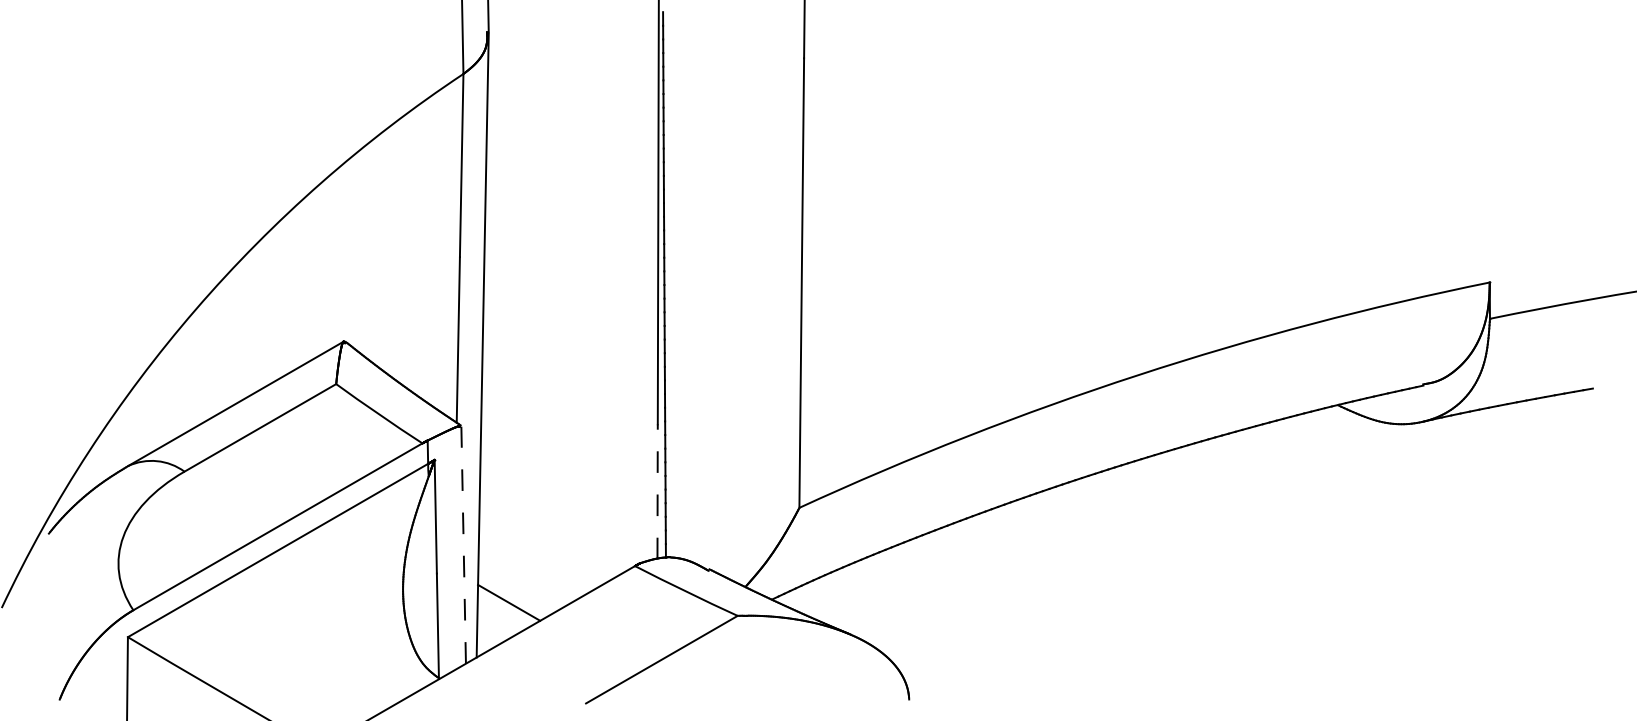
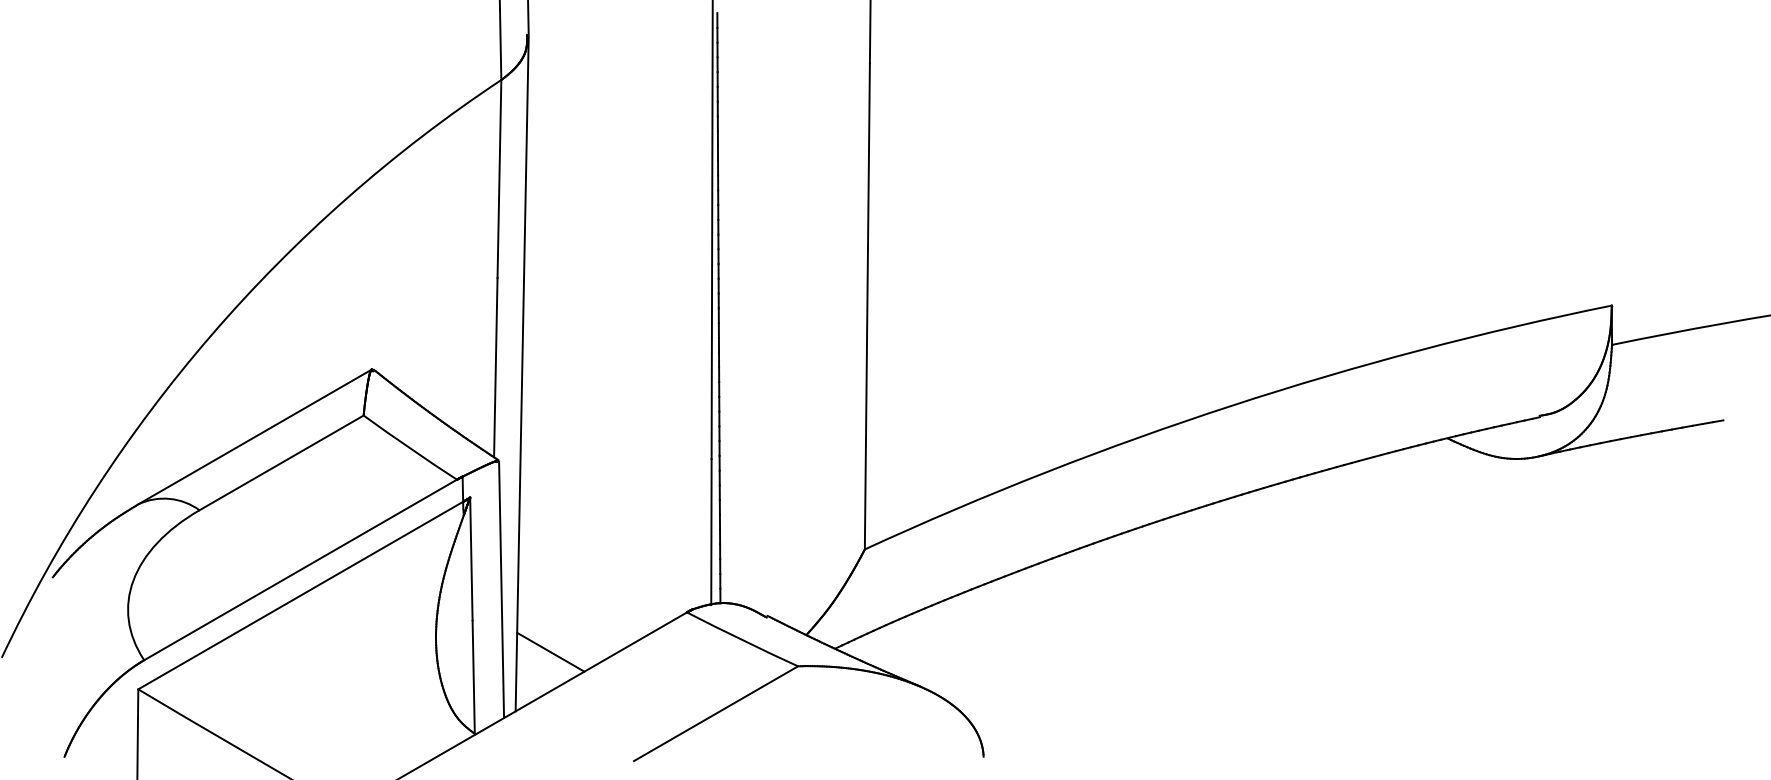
line: (657, 491) -> (711, 531), dashed -> solid
line: (463, 545) -> (501, 590), dashed -> solid

